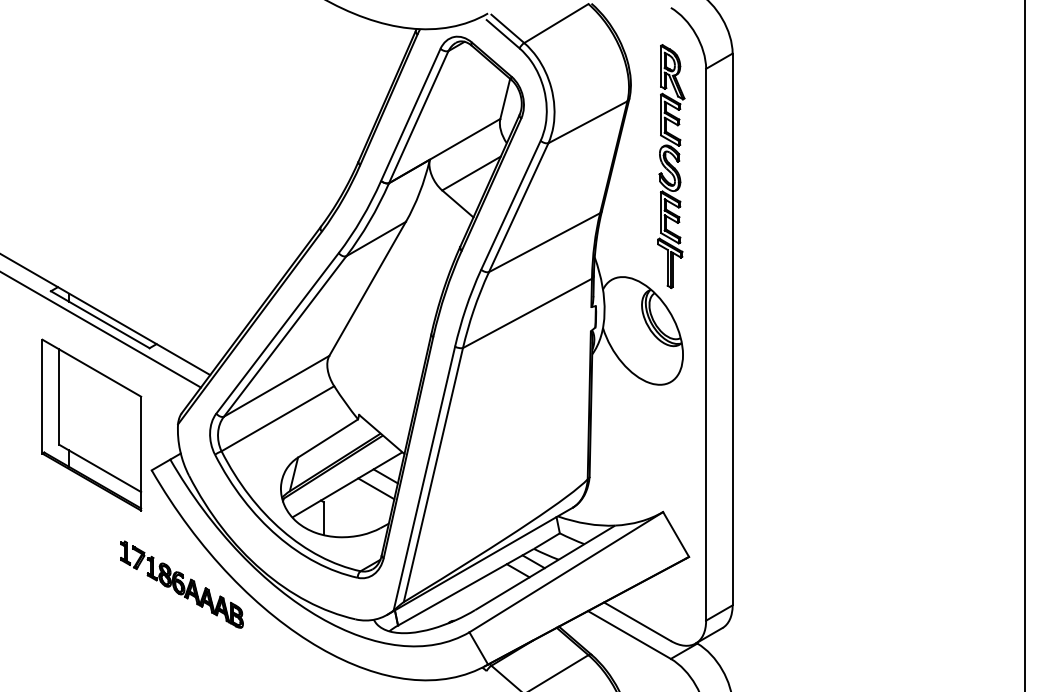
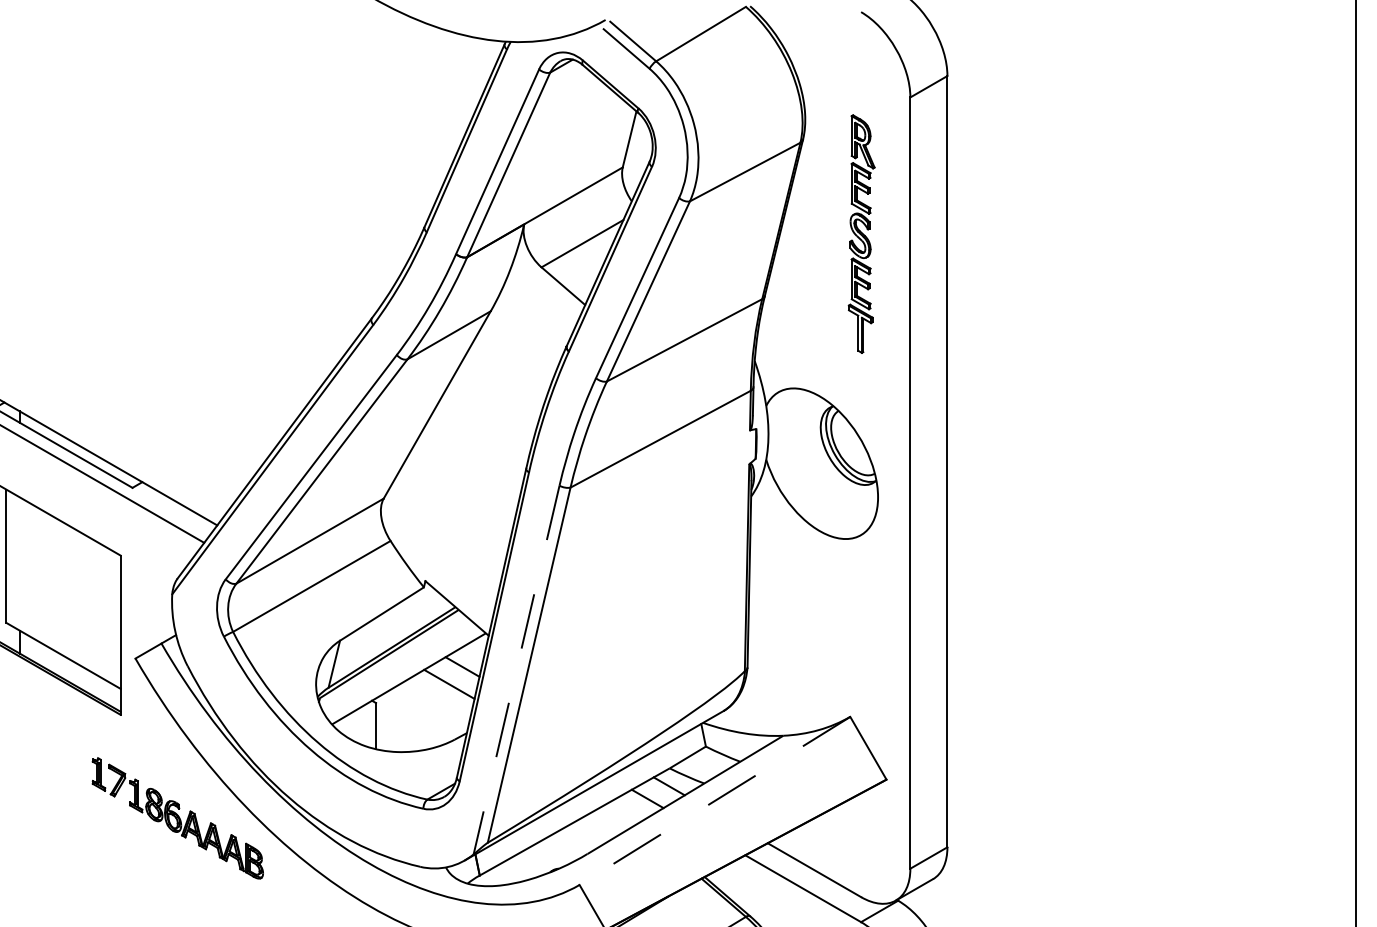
part: (671, 166) -> (861, 233), size x0.7
line: (424, 479) -> (516, 671), solid -> dashed
line: (566, 572) -> (715, 801), solid -> dashed

